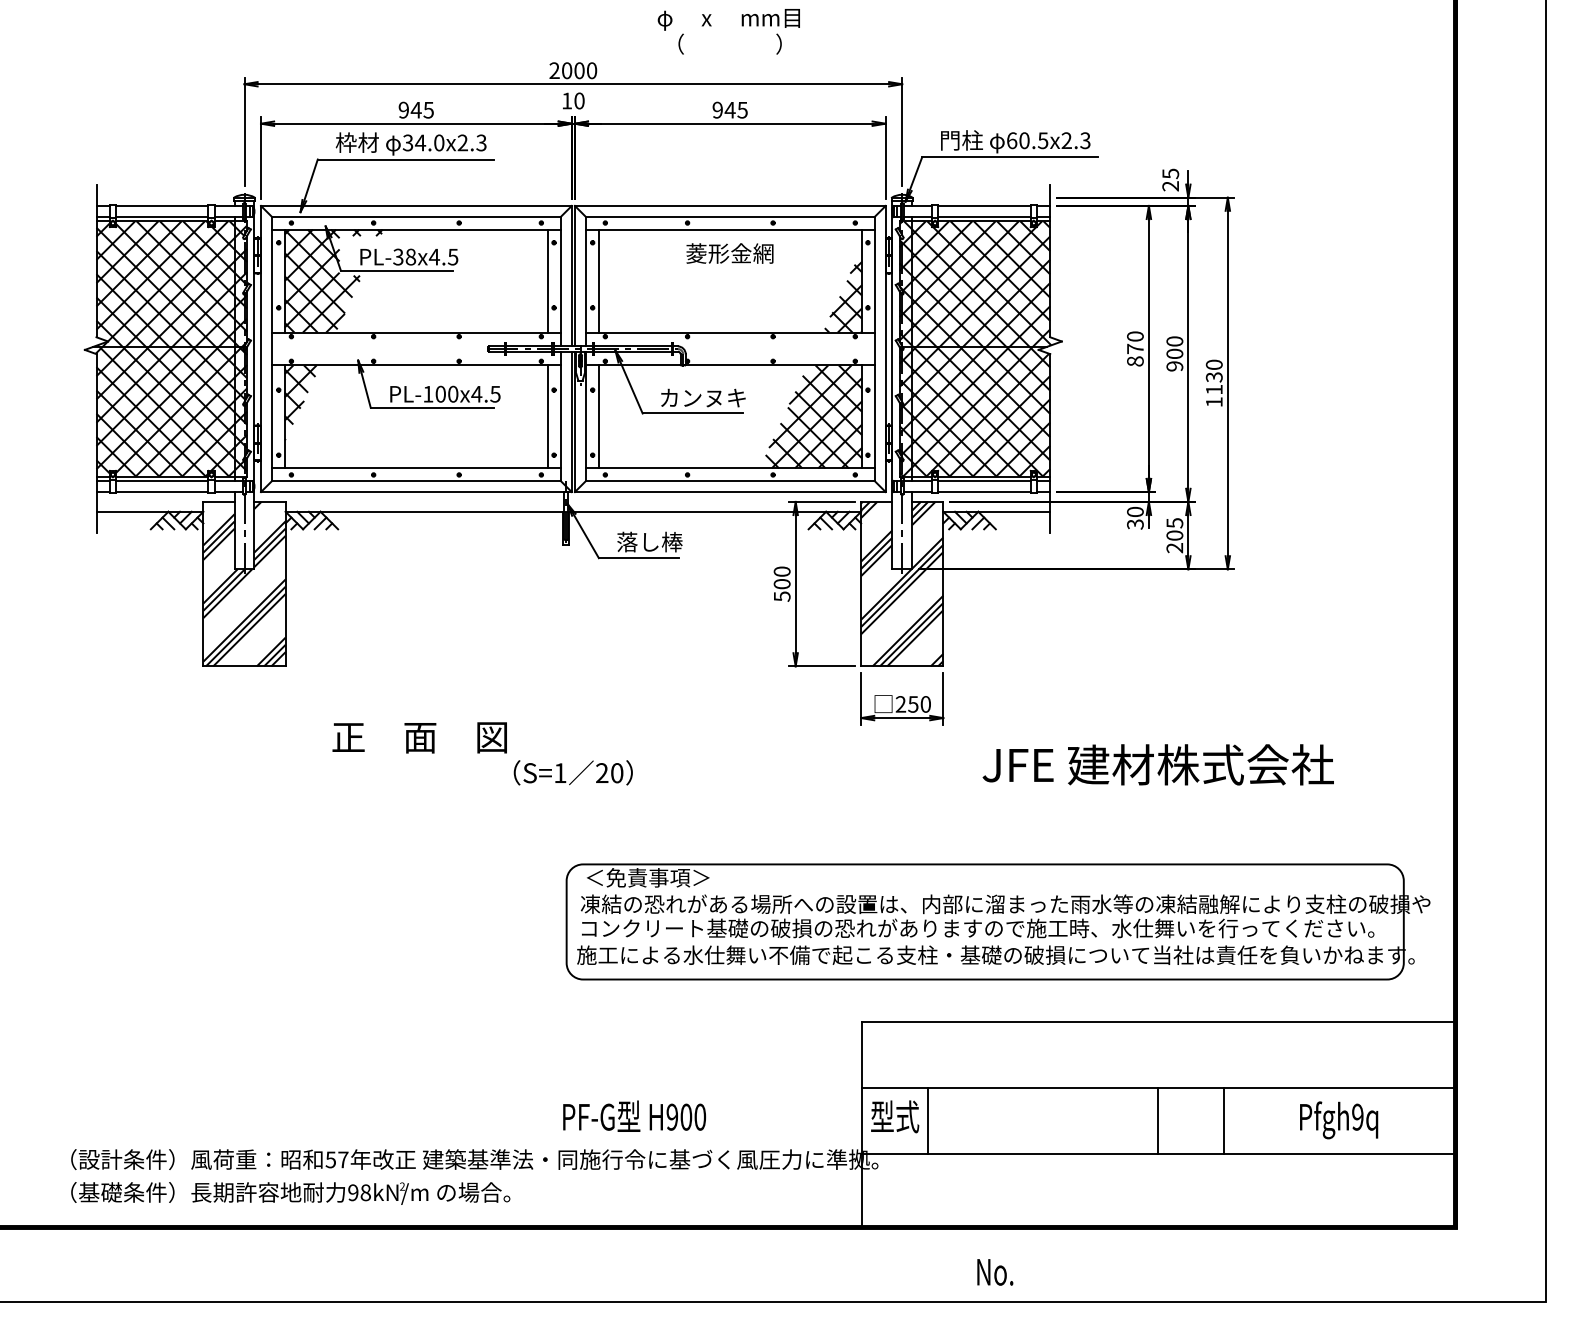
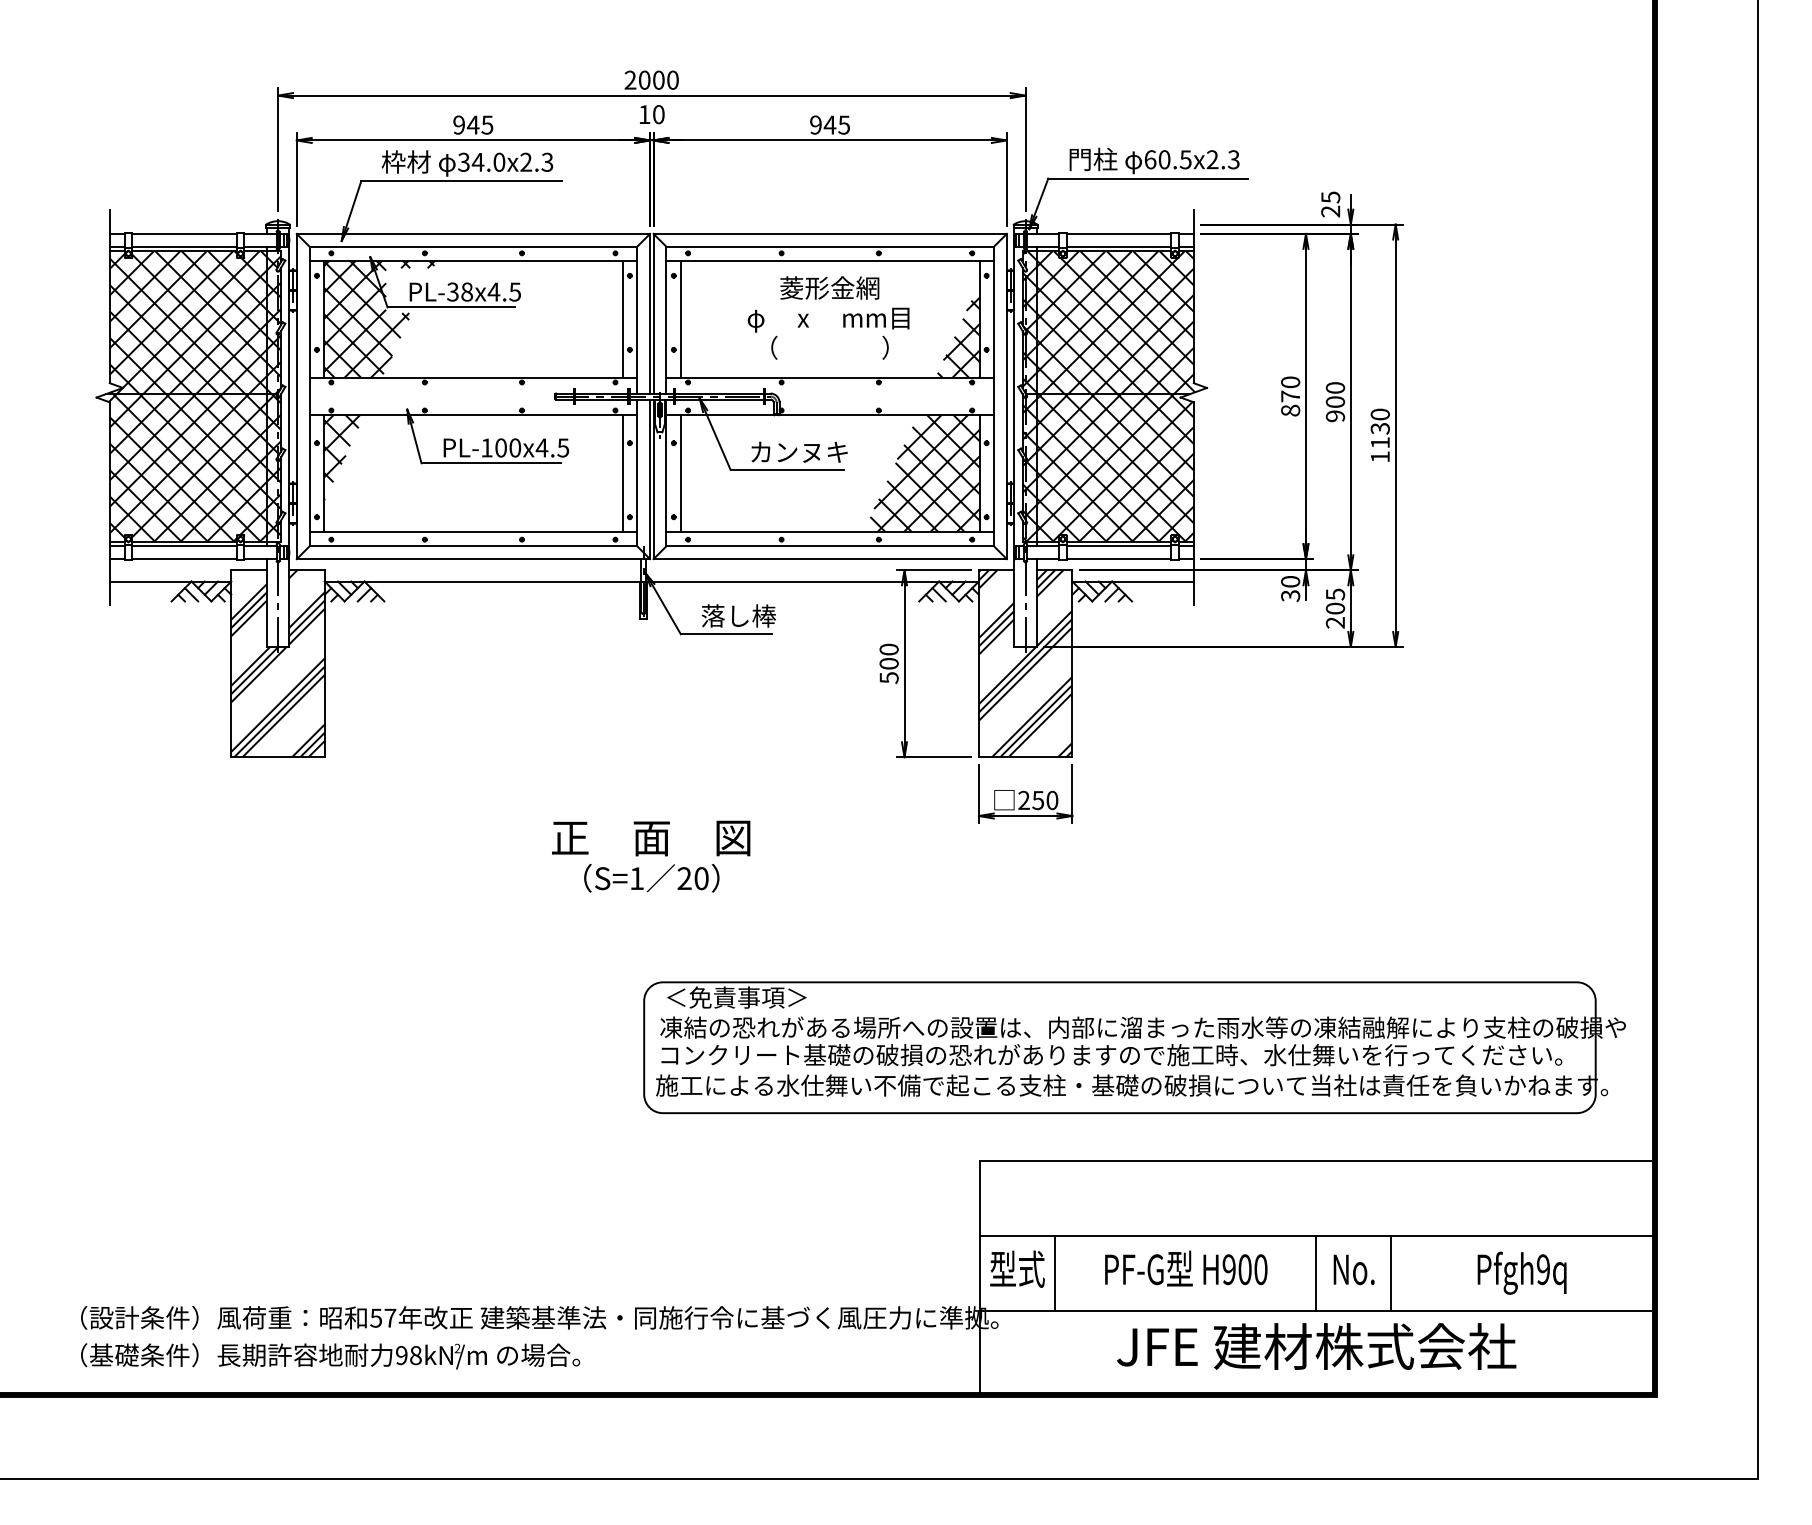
text: (728, 31) -> (828, 333), moved
text: (419, 737) -> (650, 838), moved
text: (1157, 764) -> (1315, 1346), moved
text: (634, 1115) -> (1186, 1267), moved
text: (995, 1272) -> (1354, 1269), moved

